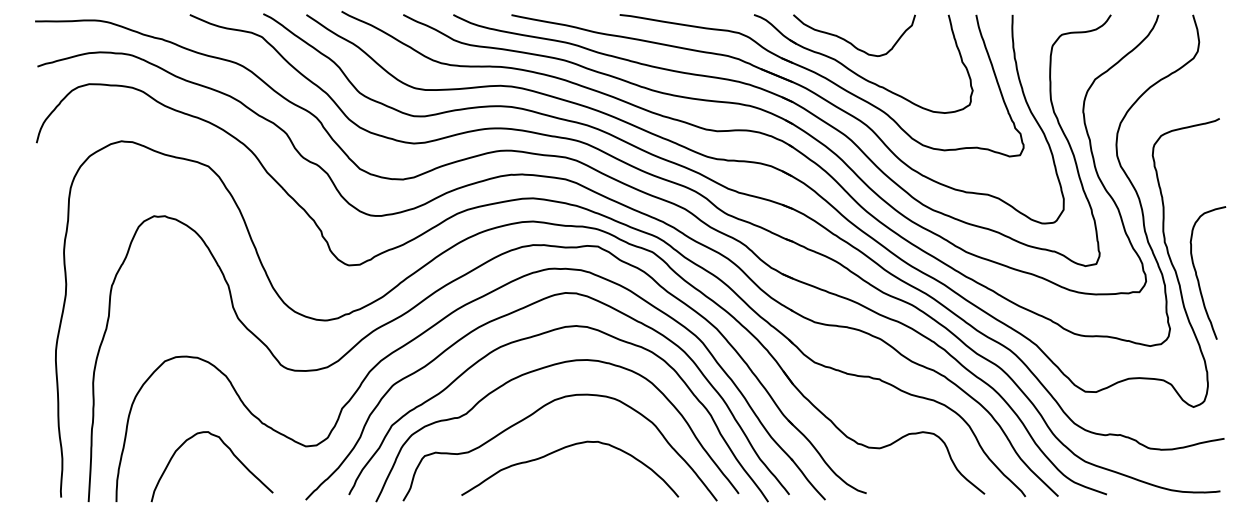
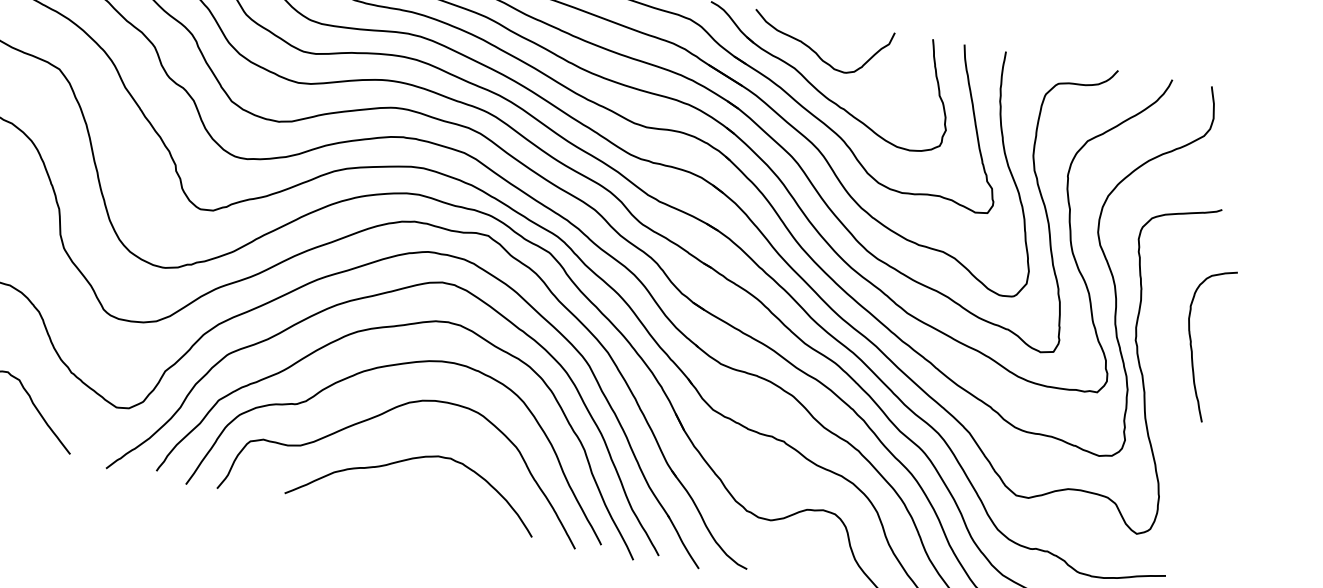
curve: (1197, 274) -> (1192, 344), moved

